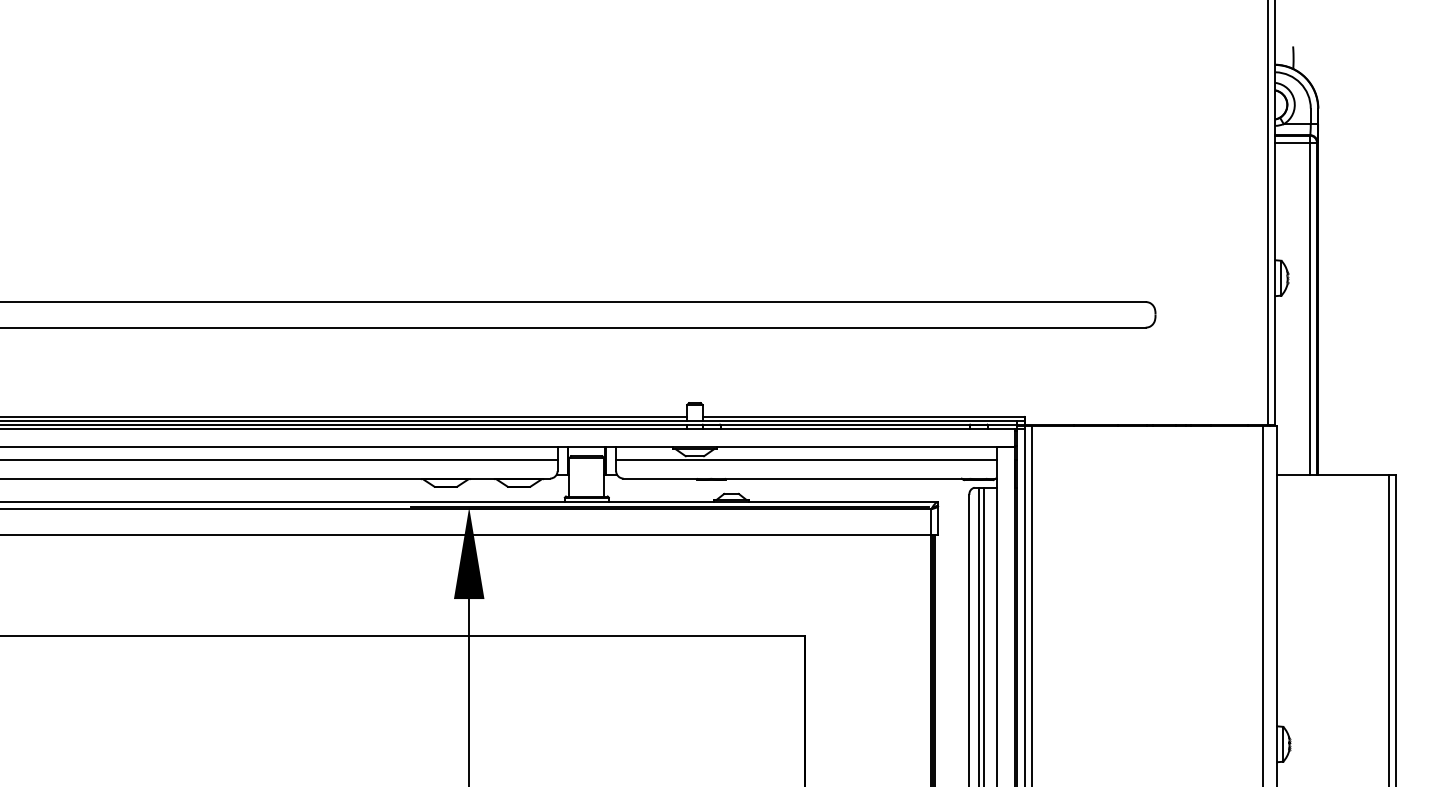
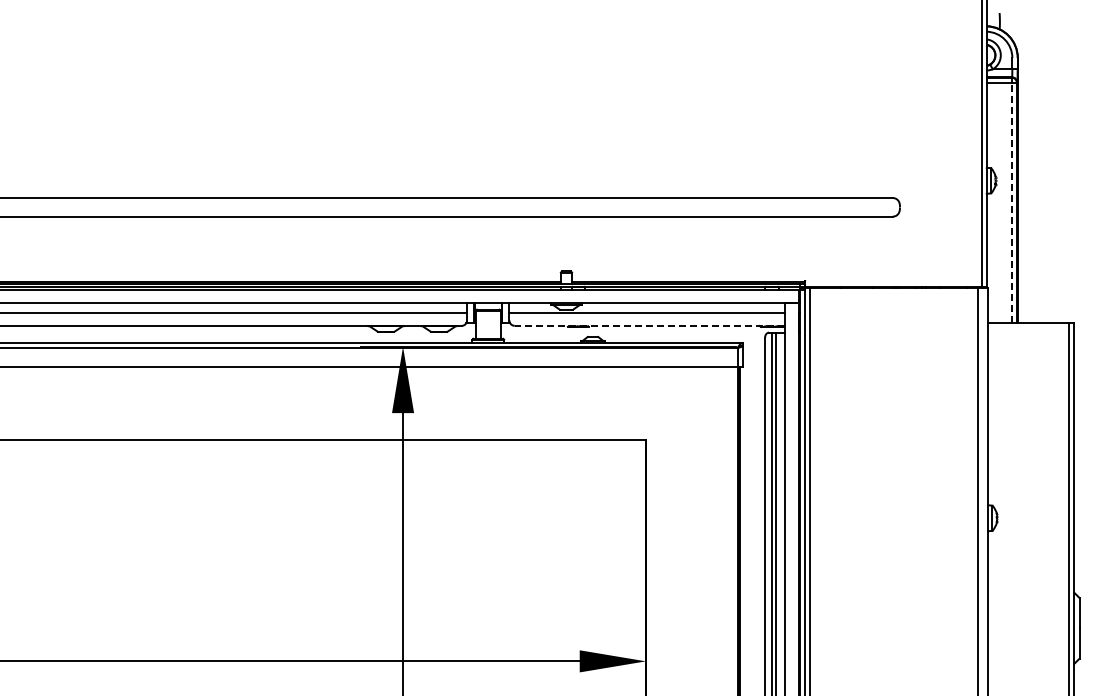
line: (1309, 308) -> (1011, 202), solid -> dashed
line: (809, 478) -> (649, 325), solid -> dashed

